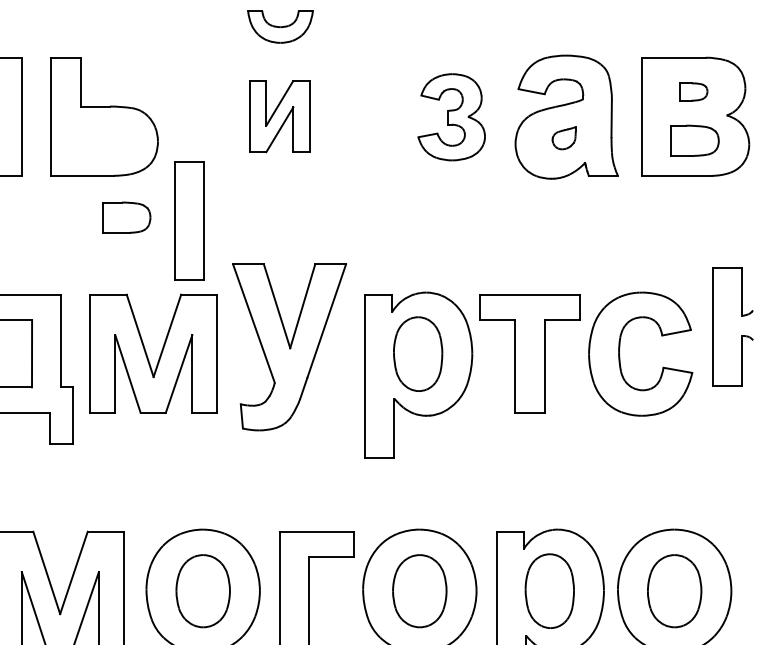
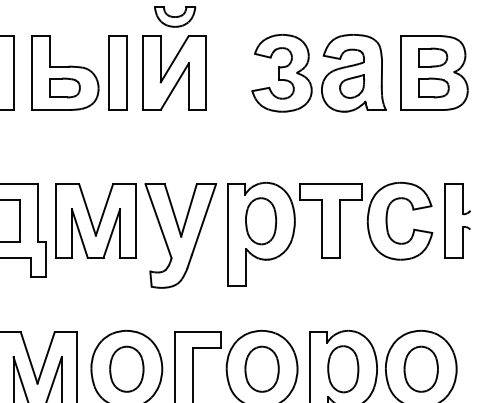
part: (694, 91) -> (433, 57), size x1.67
part: (279, 115) -> (174, 72), size x1.67
part: (450, 117) -> (281, 73), size x1.43
part: (564, 138) -> (352, 86), size x1.67
part: (125, 216) -> (64, 87), moved
part: (188, 220) -> (117, 72), moved
part: (740, 316) -> (462, 214), moved
part: (289, 346) -> (180, 235), moved

